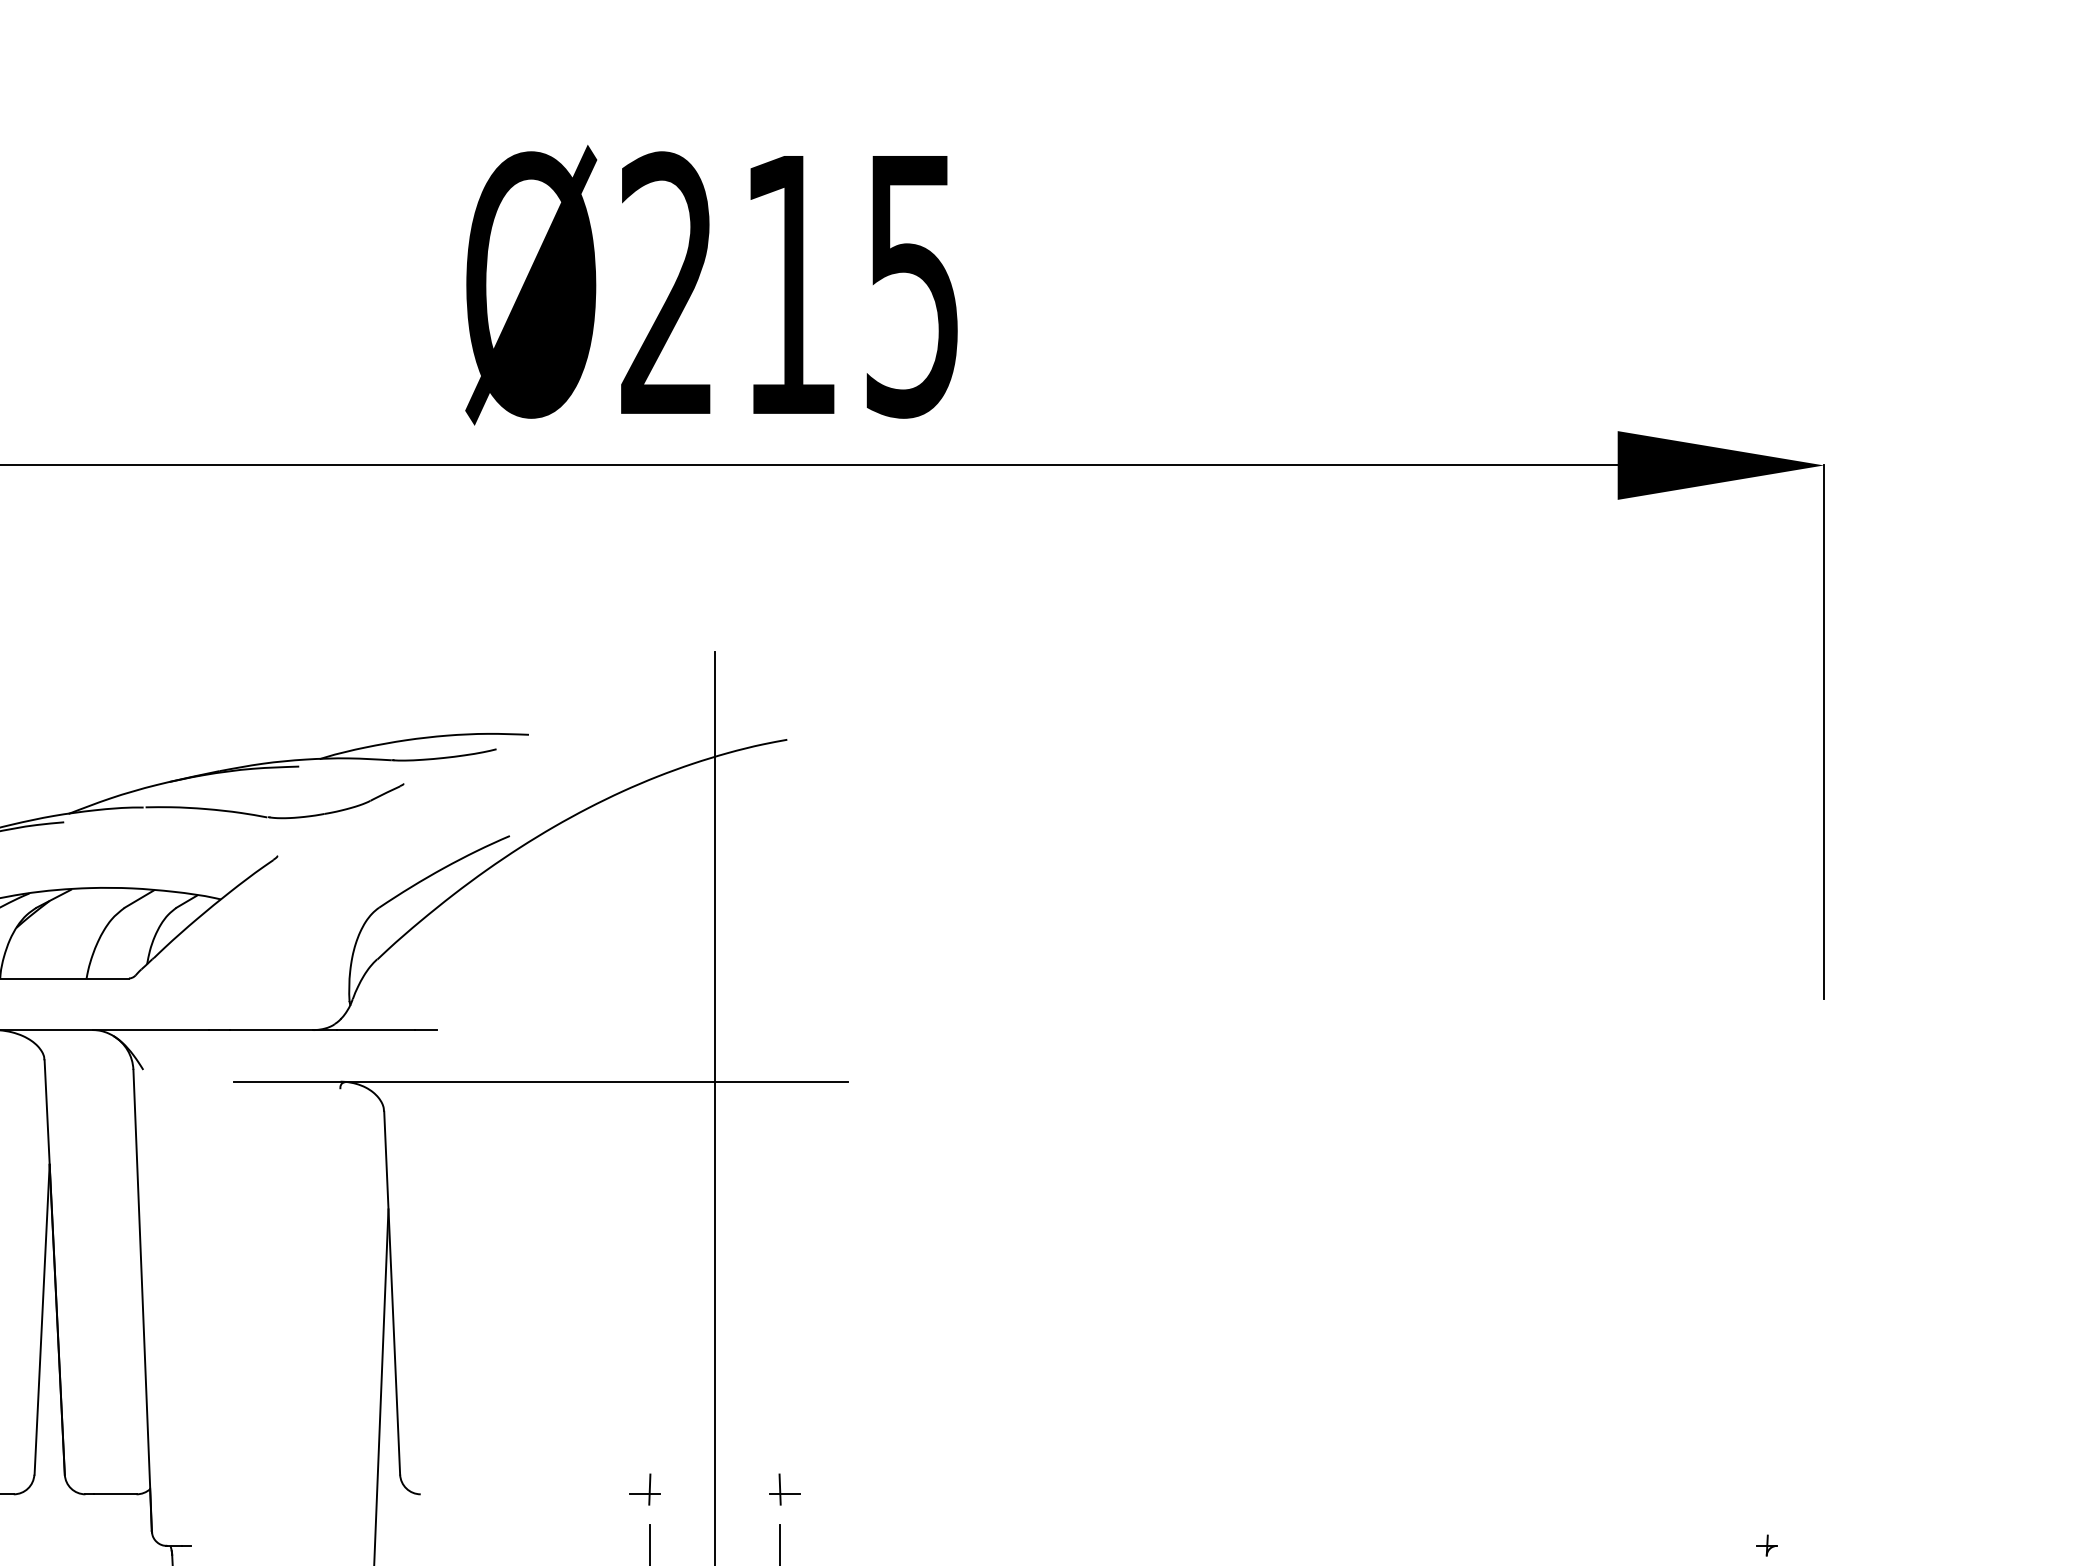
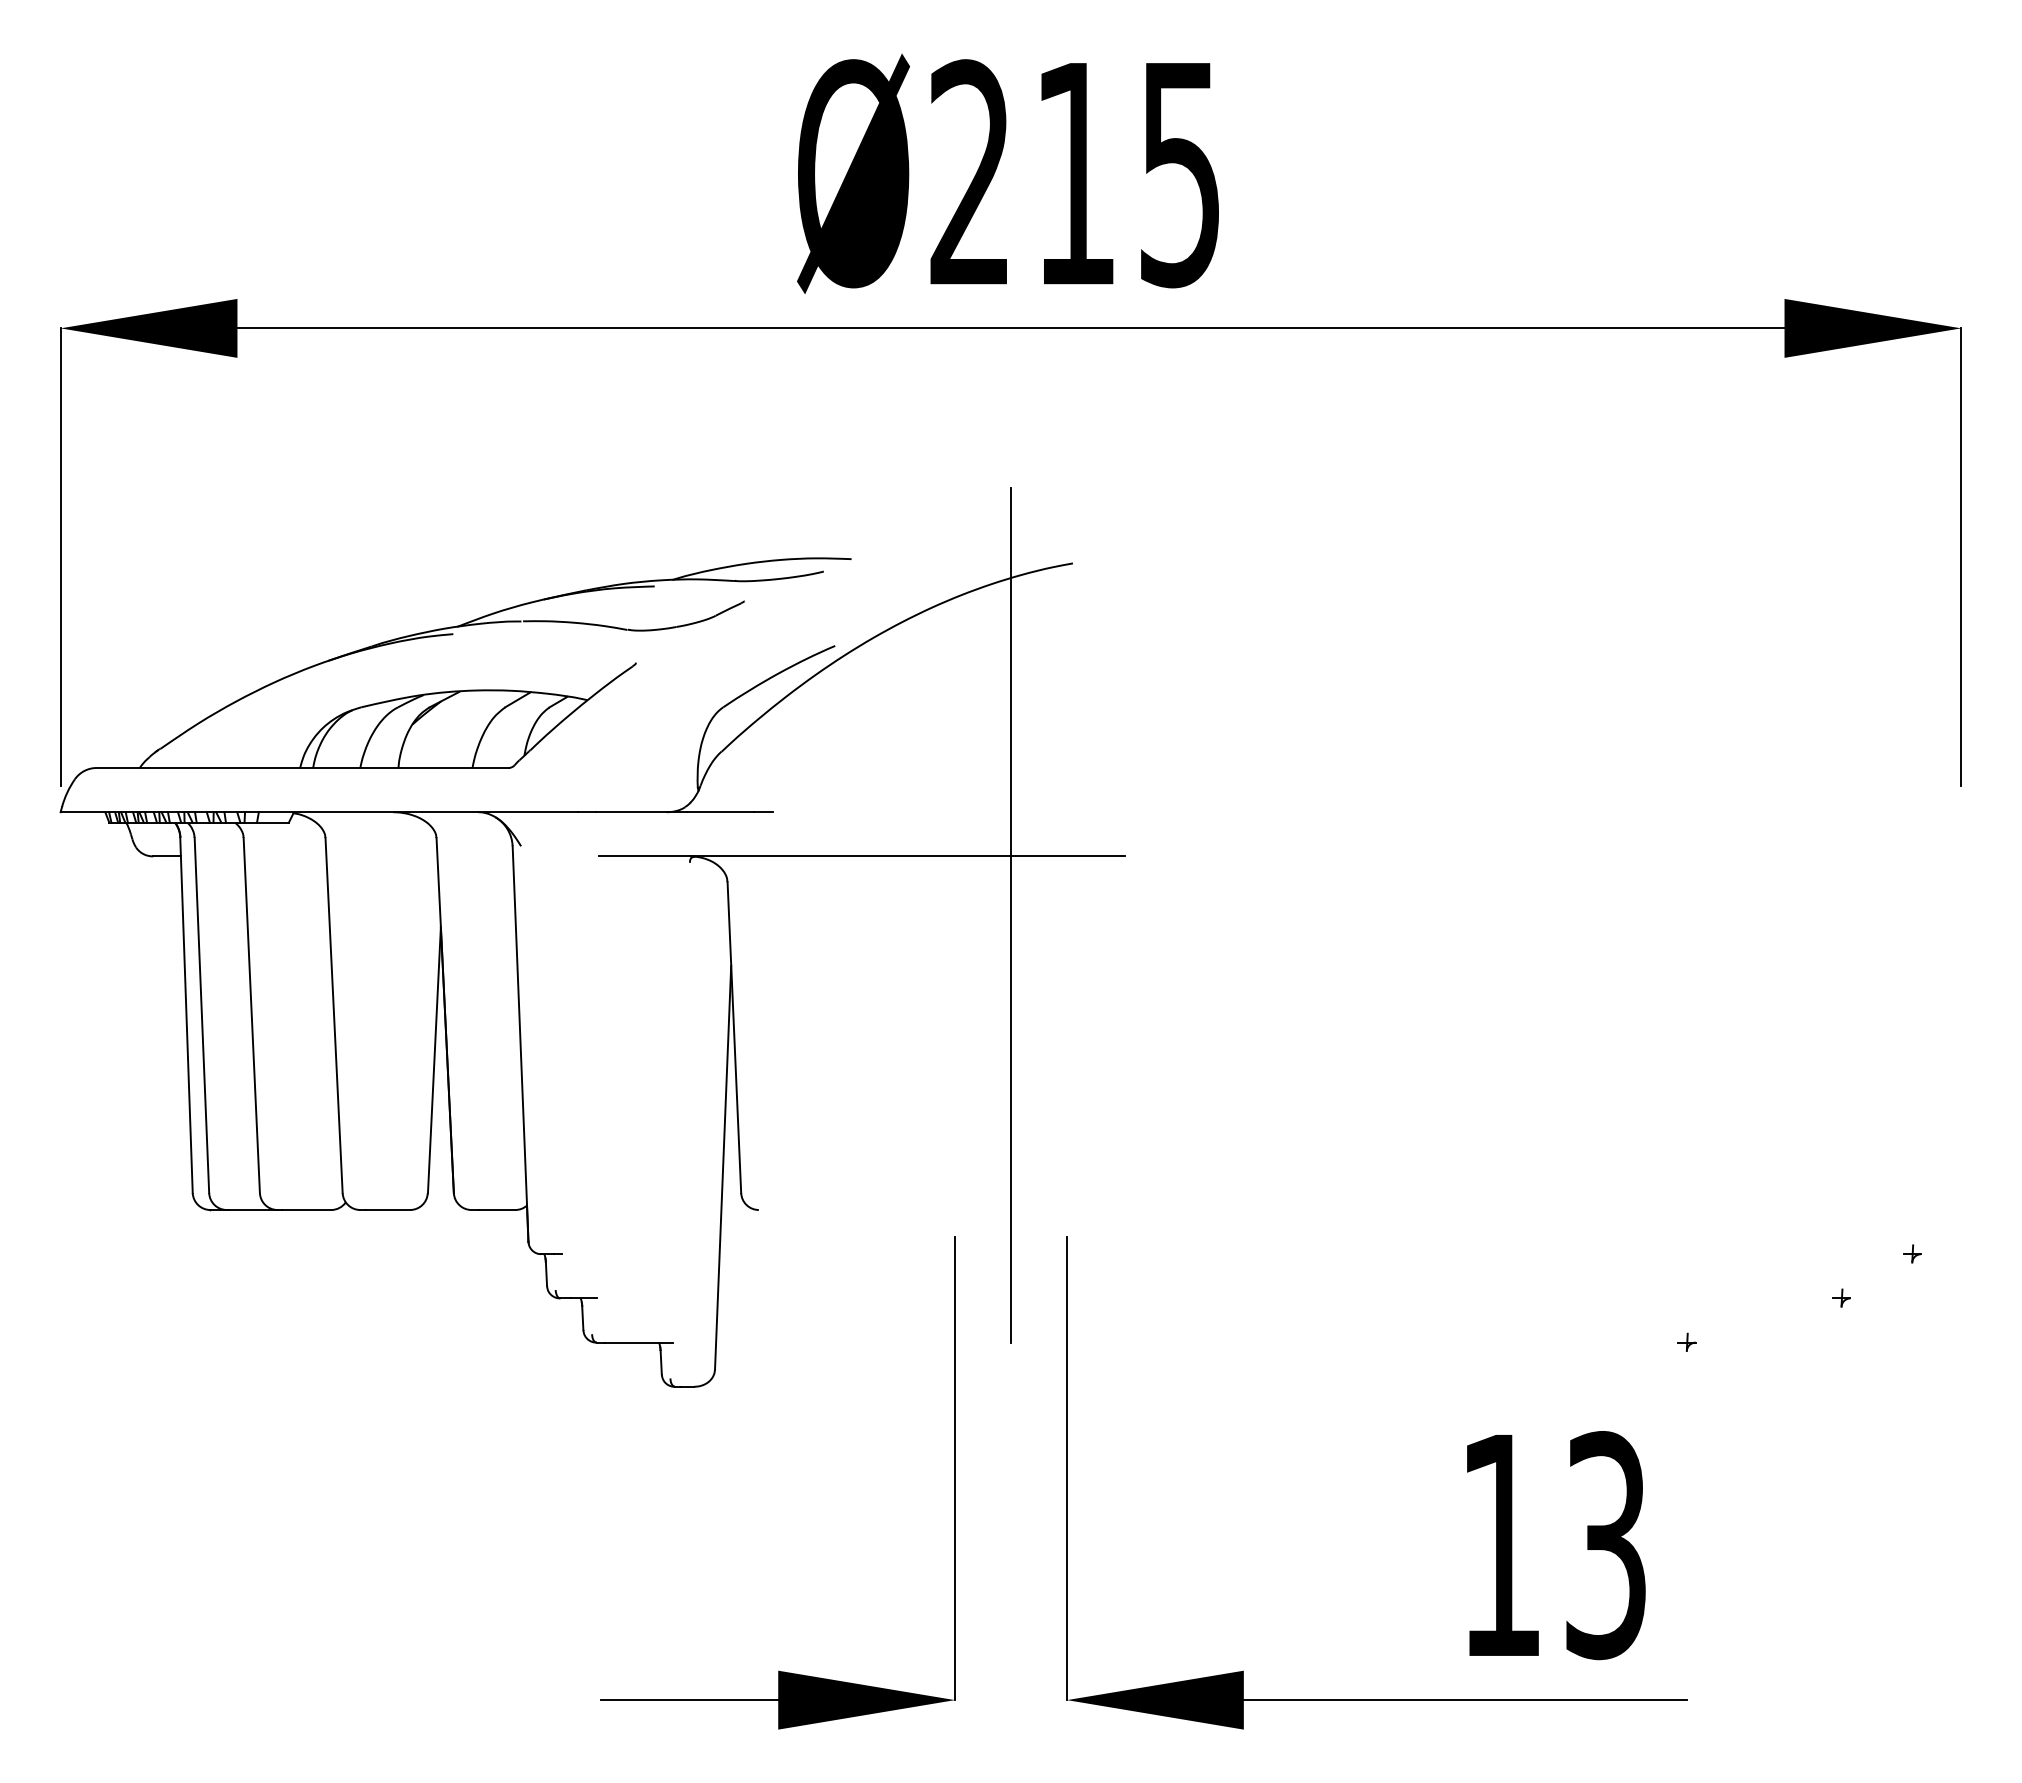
part: (644, 1489) -> (950, 1205), removed
part: (784, 1489) -> (1070, 1205), removed

